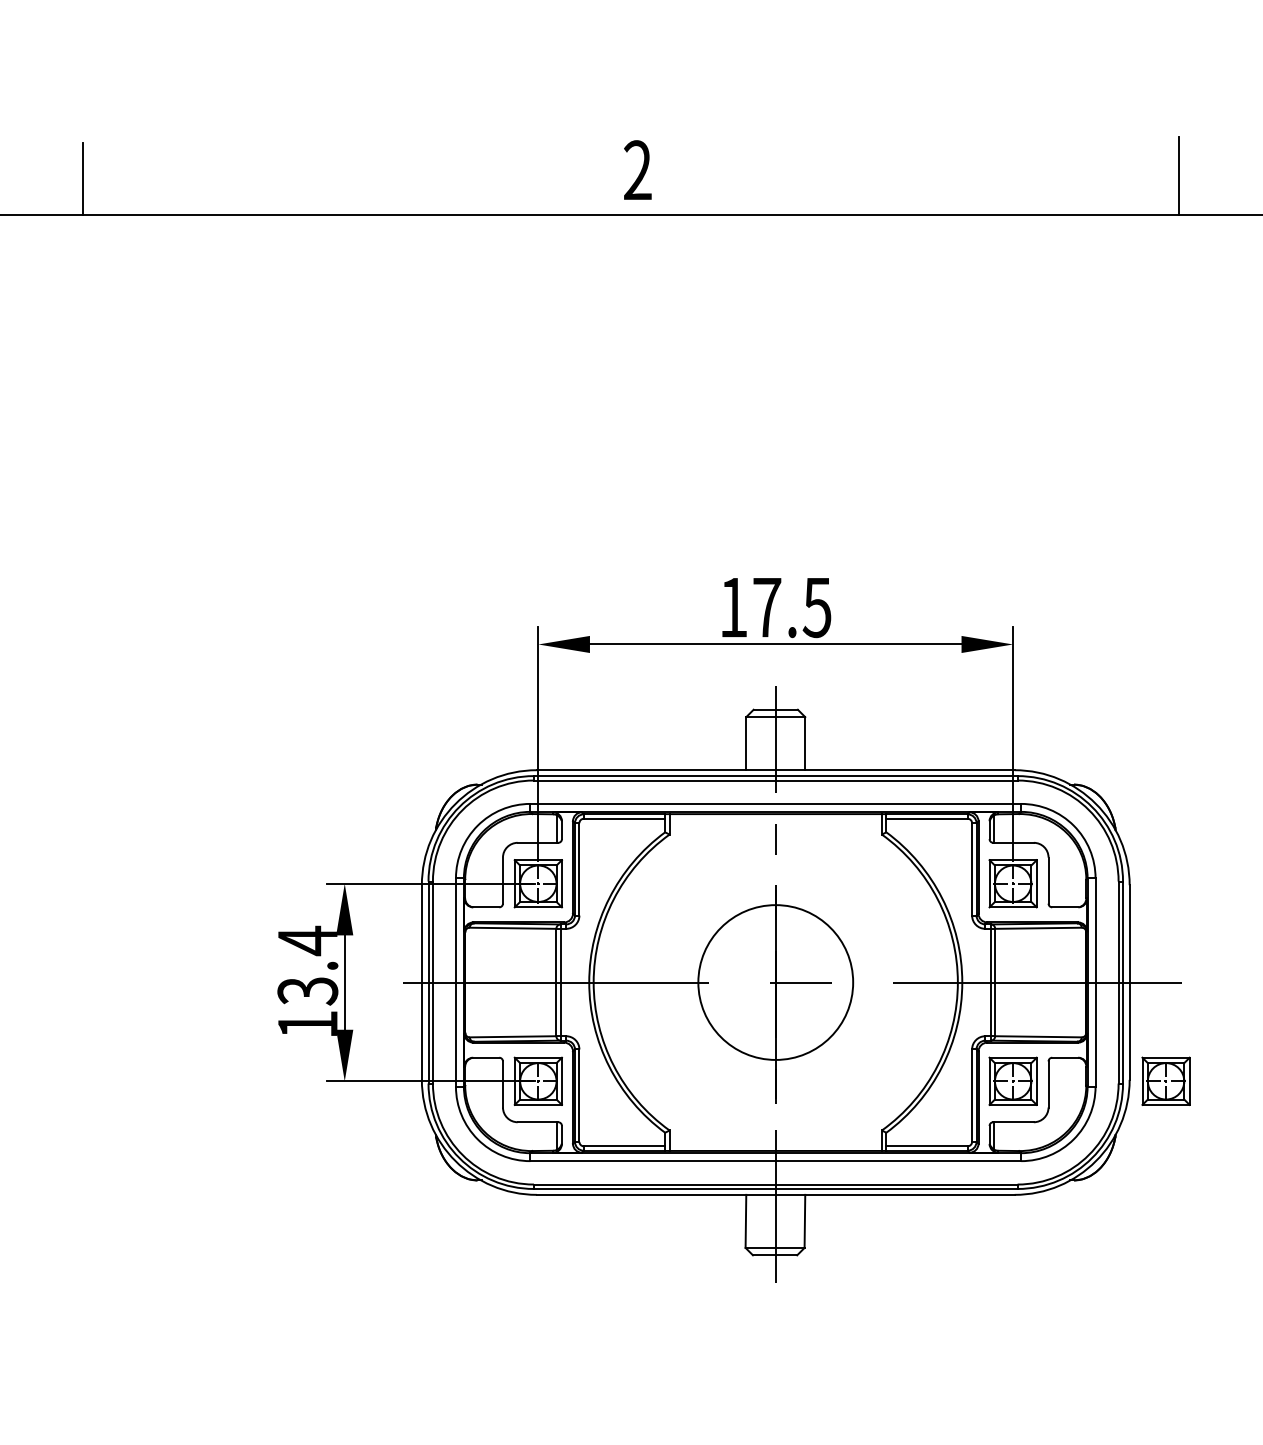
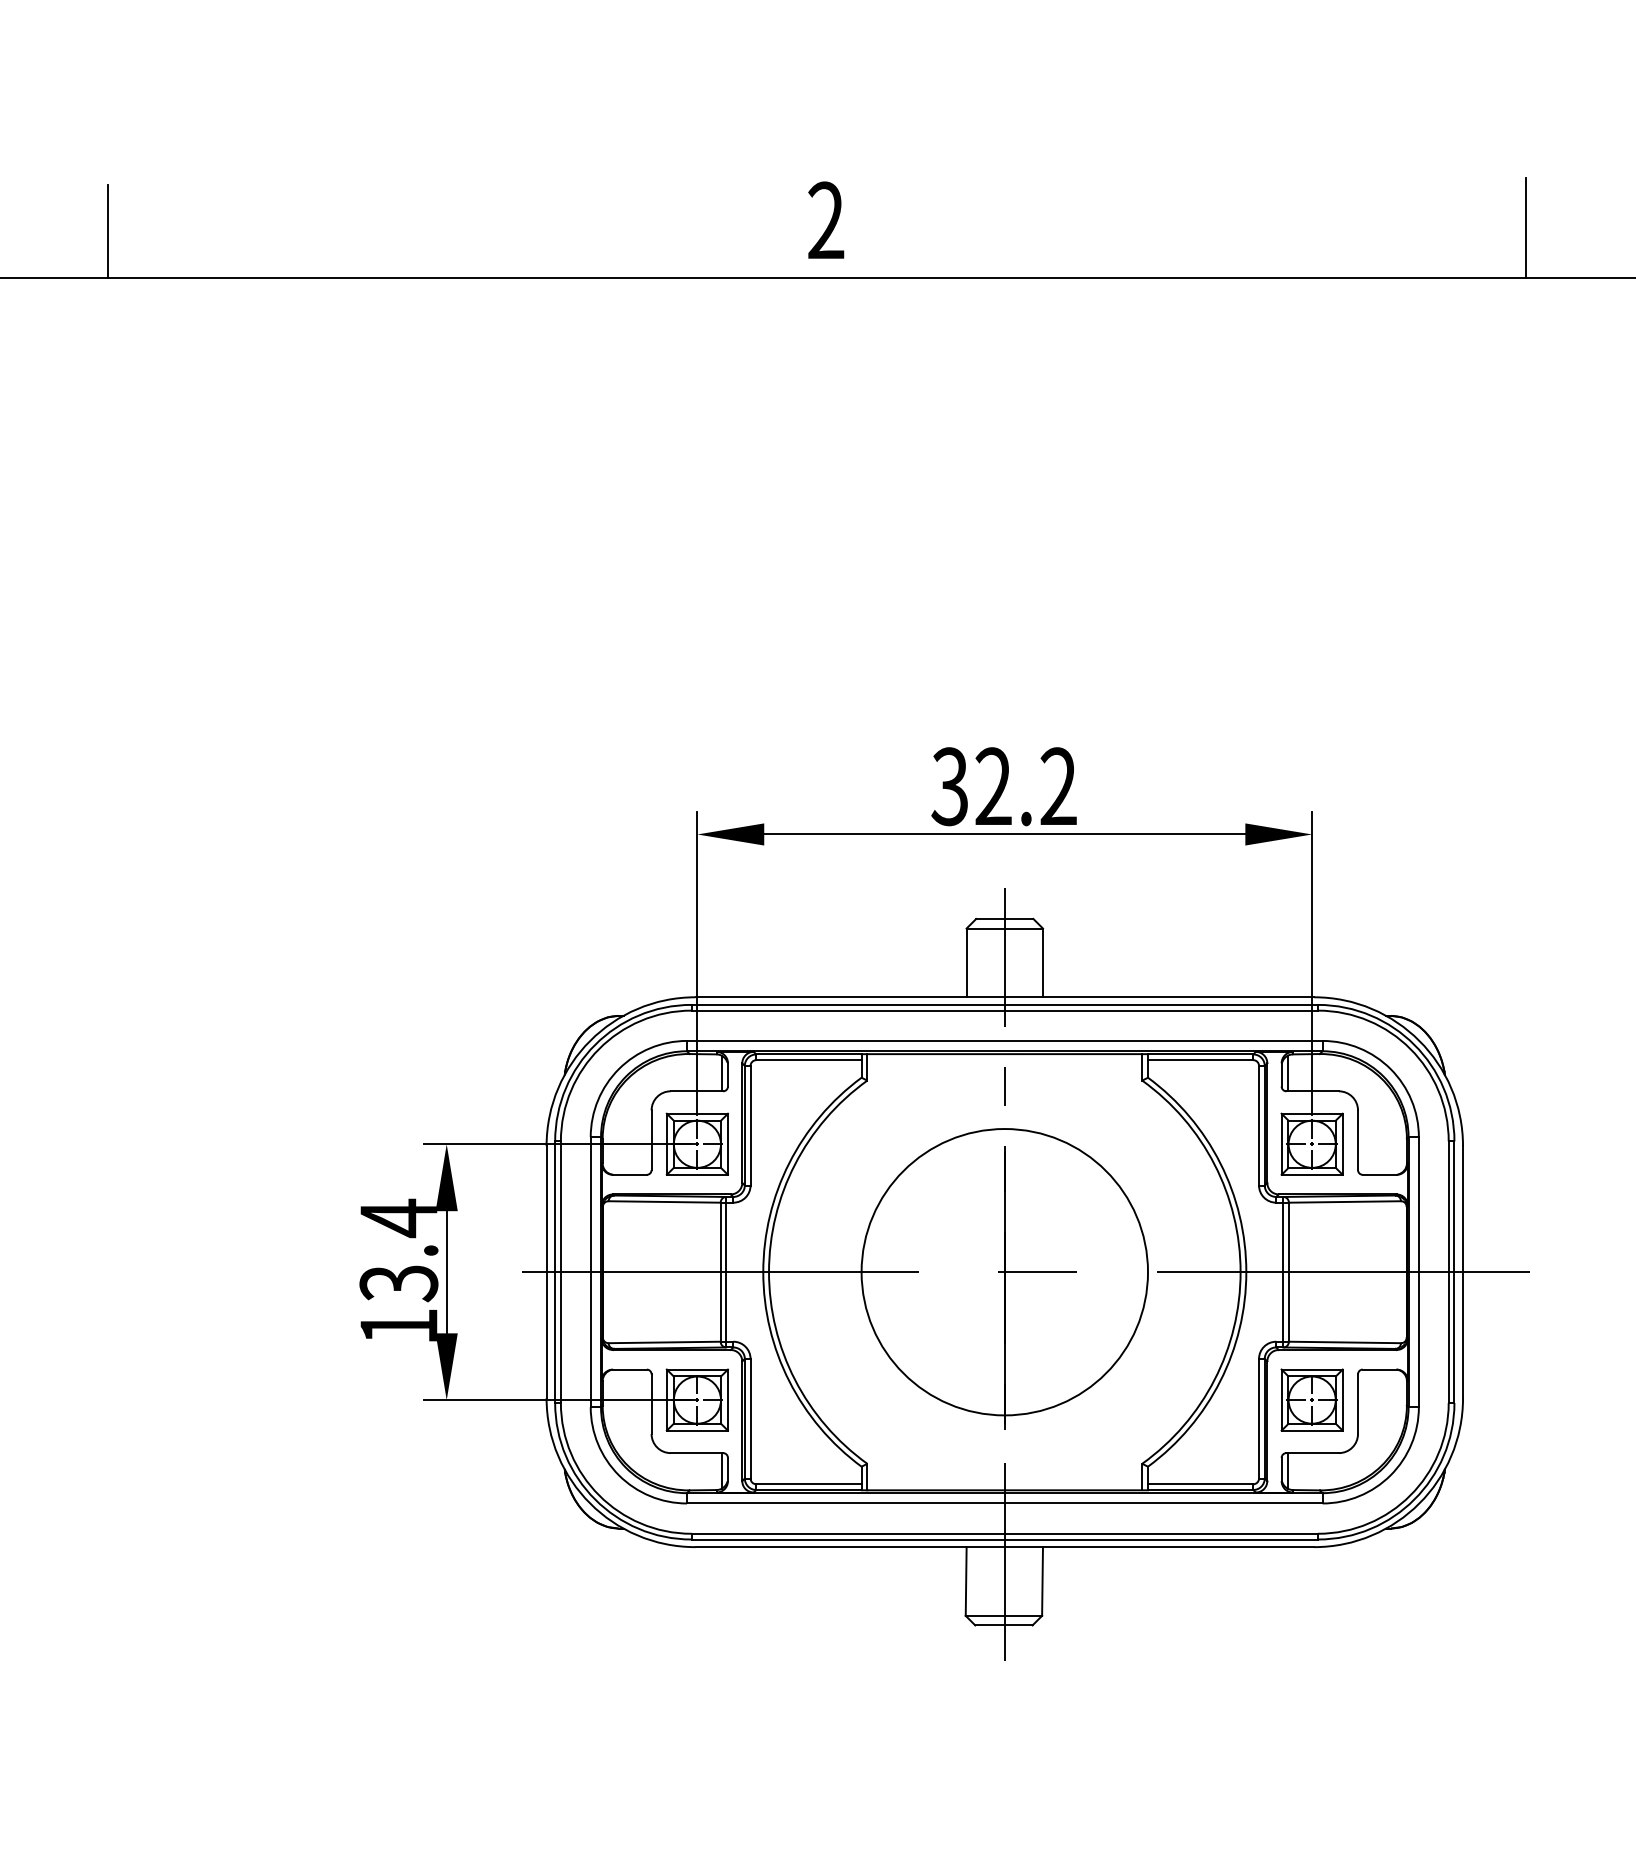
text: (774, 607) -> (1003, 786), 17.5 -> 32.2
circle: (775, 982) -> (1004, 1272), size x1.43
part: (1165, 1080) -> (1509, 1399), removed

